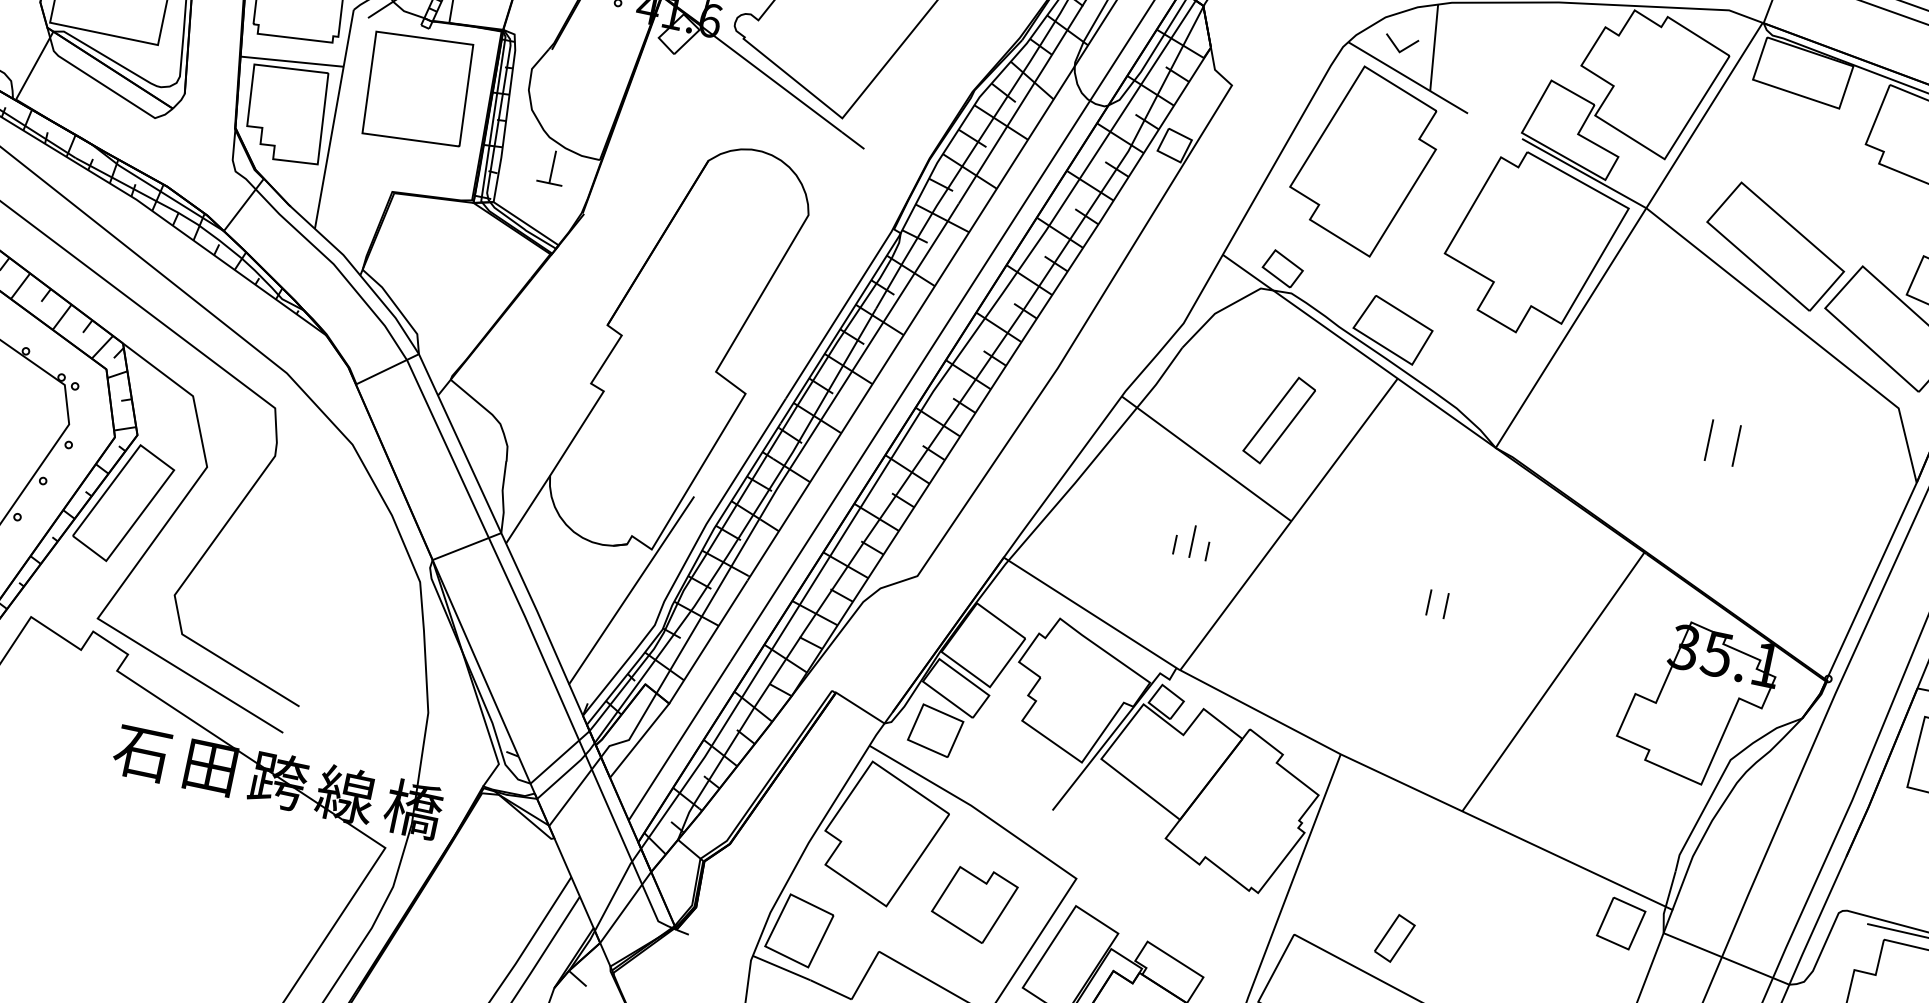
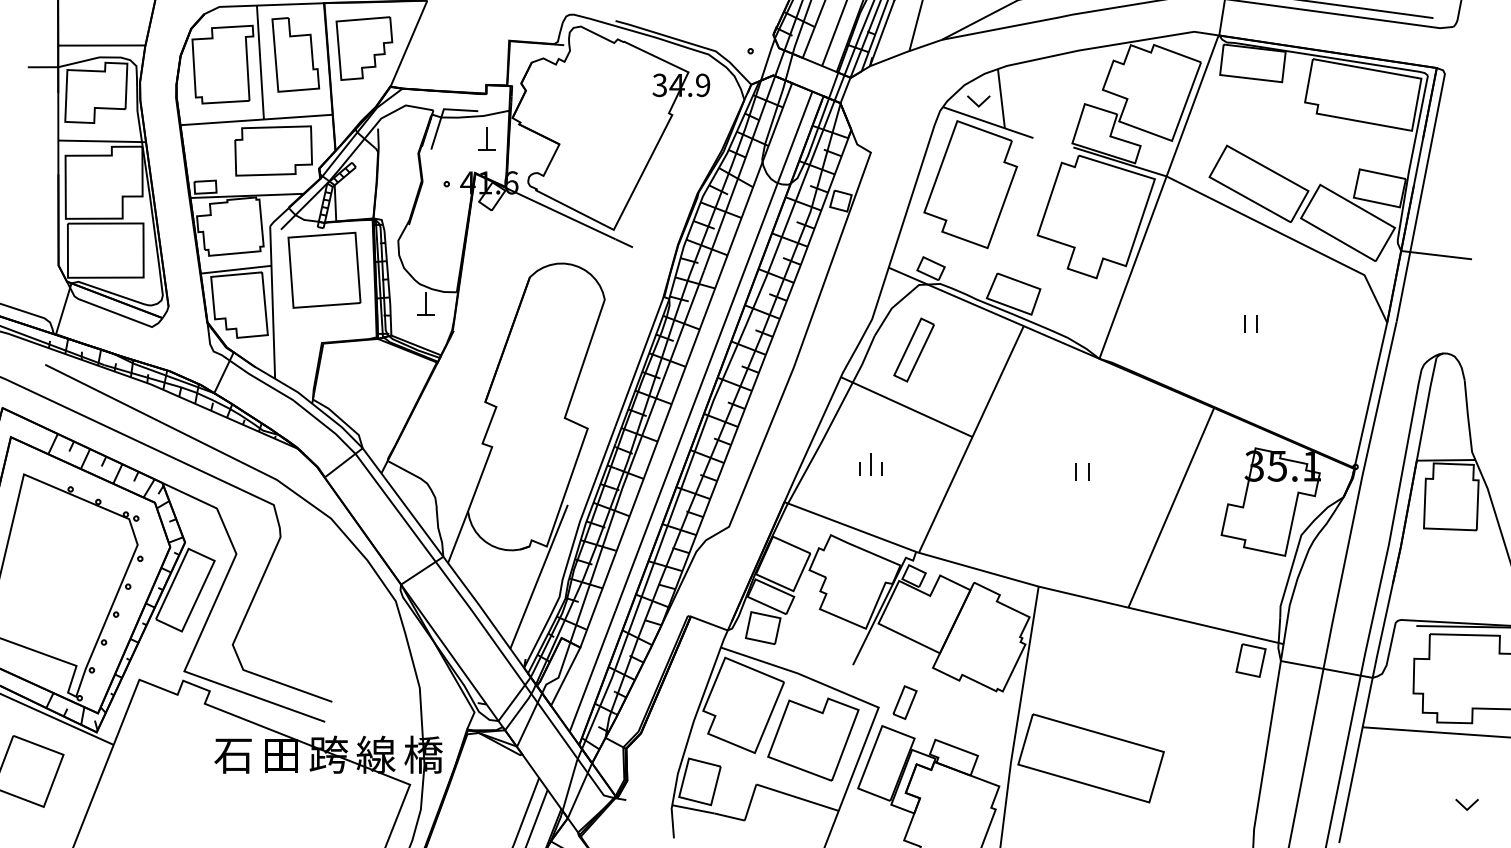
part: (1278, 419) -> (913, 349), moved
part: (1721, 442) -> (1250, 323), size x0.62
part: (1191, 541) -> (870, 464), moved
part: (973, 904) -> (813, 739), size x1.67
part: (1394, 938) -> (904, 702), moved

